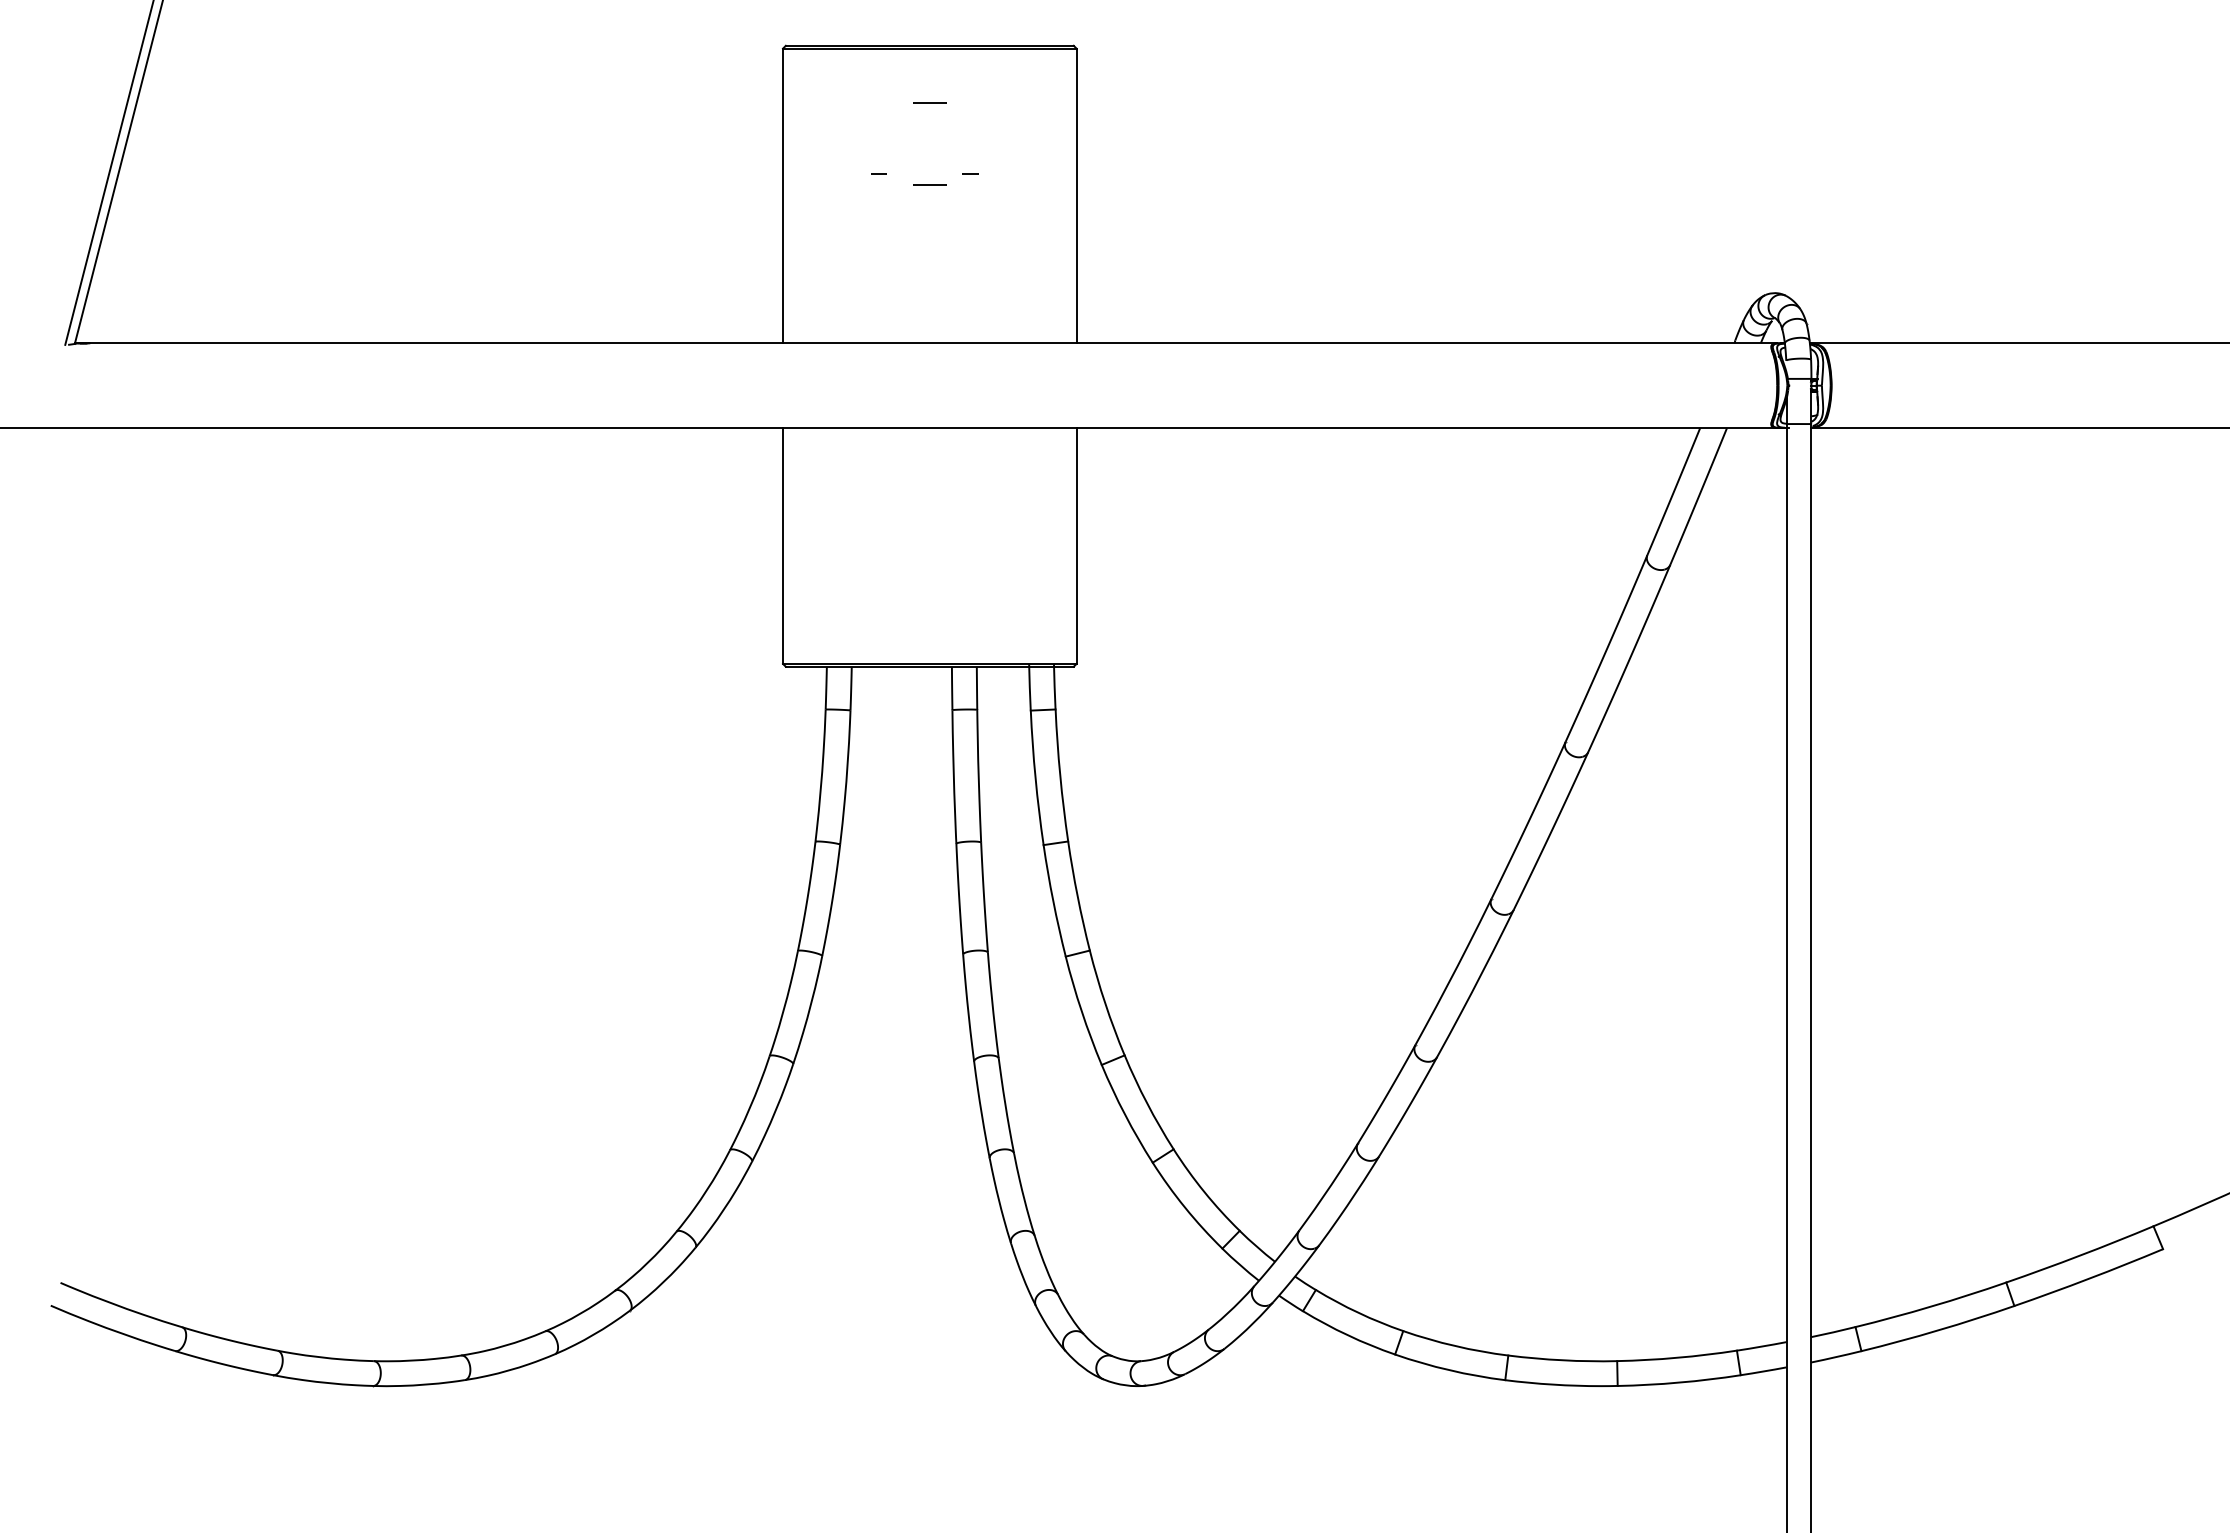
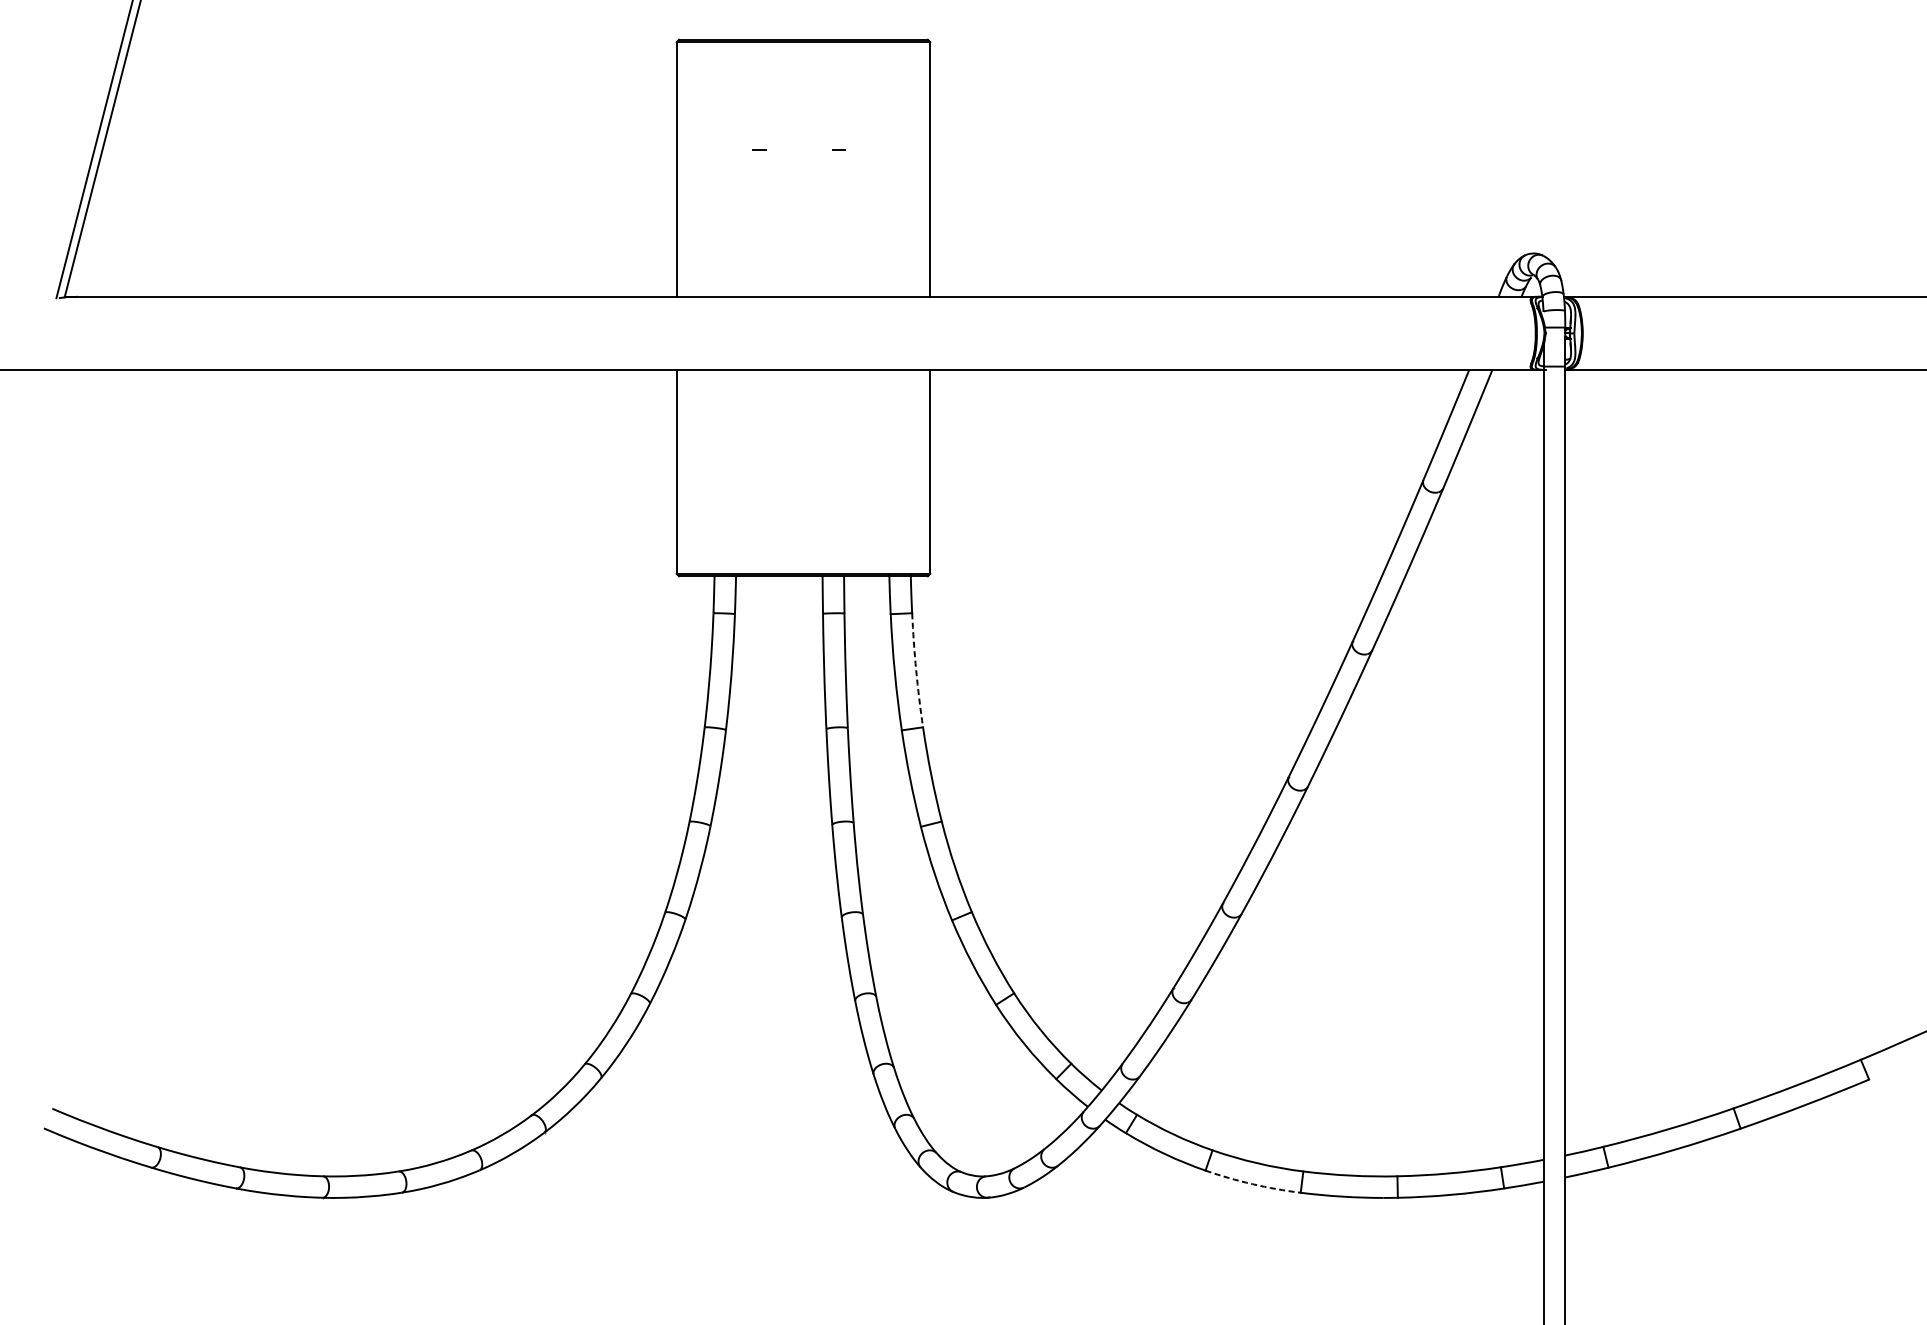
line: (929, 103) -> (803, 89), removed
line: (929, 185) -> (803, 160), removed
arc: (1060, 775) -> (916, 670), solid -> dashed
arc: (1449, 1370) -> (1252, 1184), solid -> dashed

